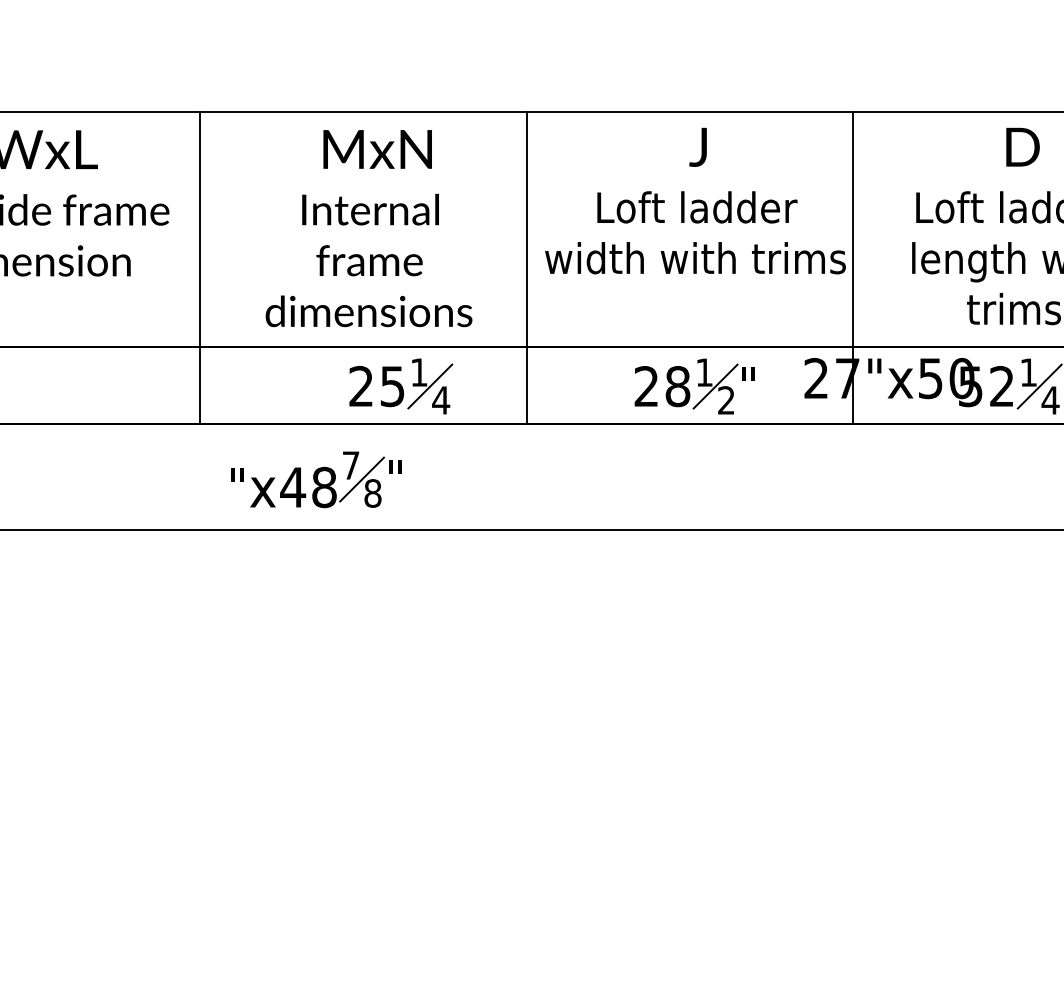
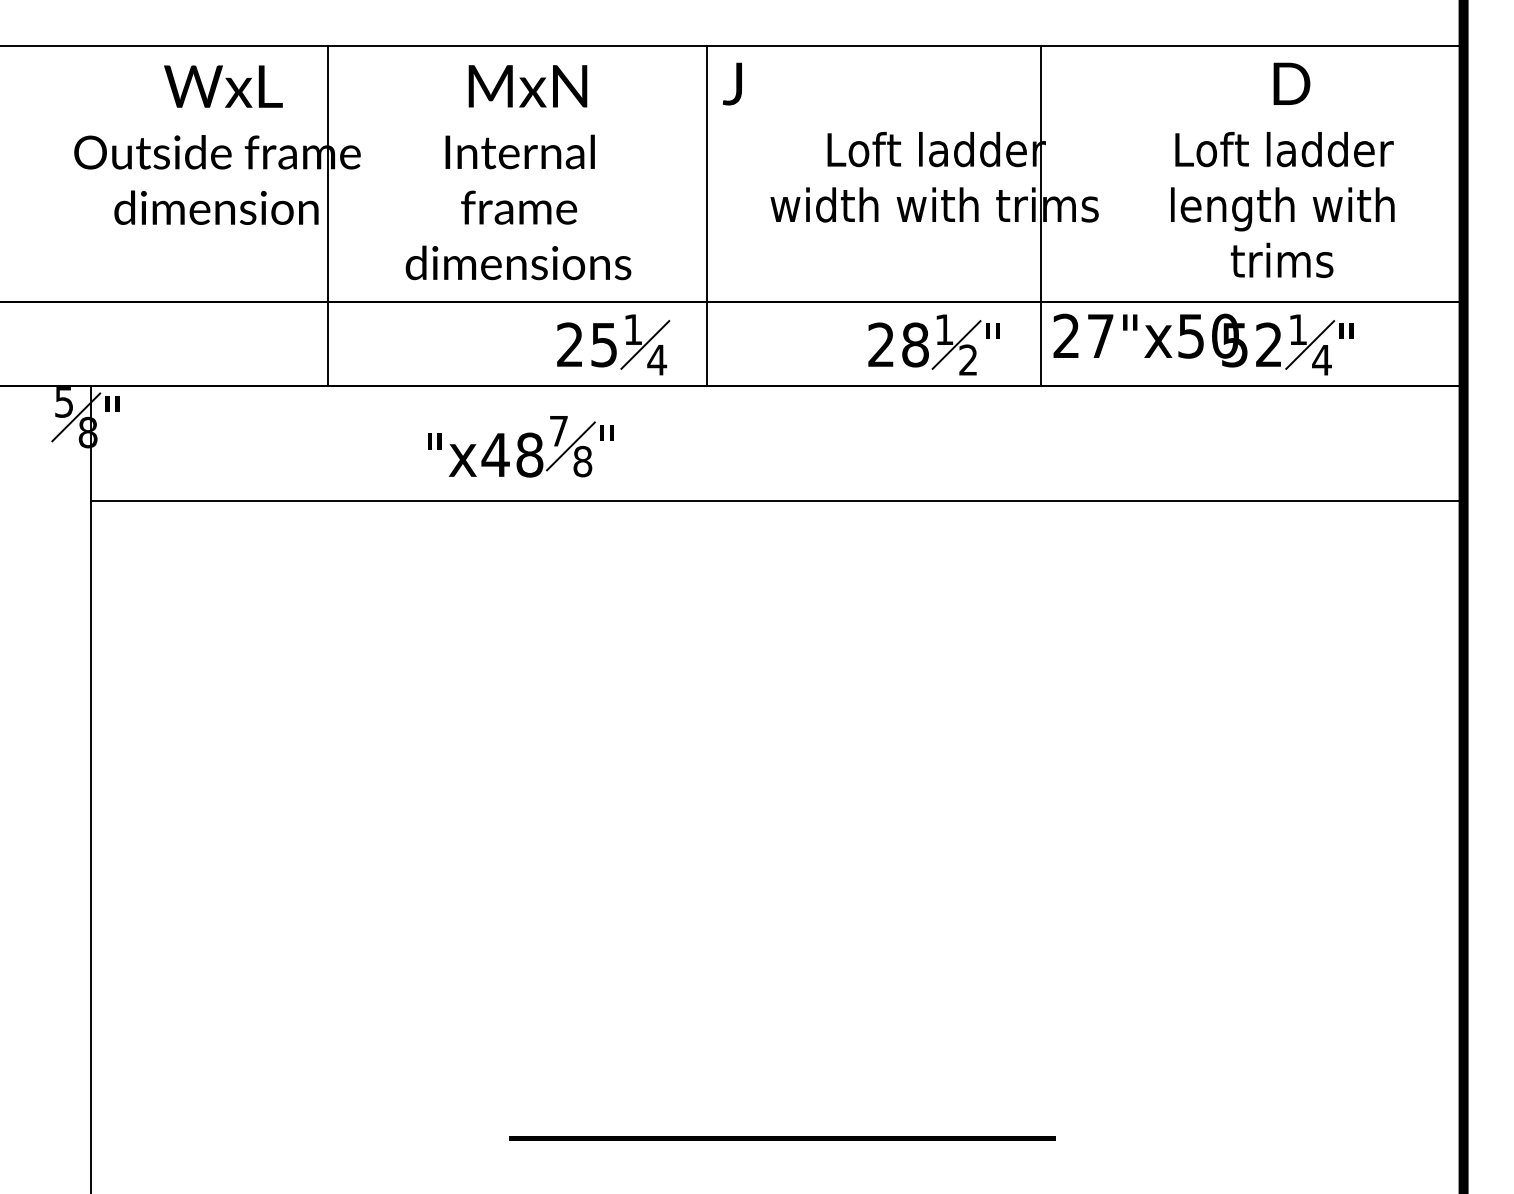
text: (697, 146) -> (731, 83), moved
text: (369, 228) -> (518, 172), moved
line: (200, 267) -> (328, 215), moved
line: (526, 267) -> (707, 215), moved
line: (853, 267) -> (1040, 215), moved

